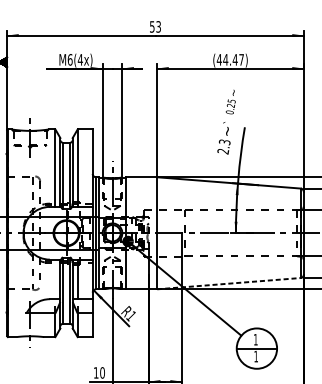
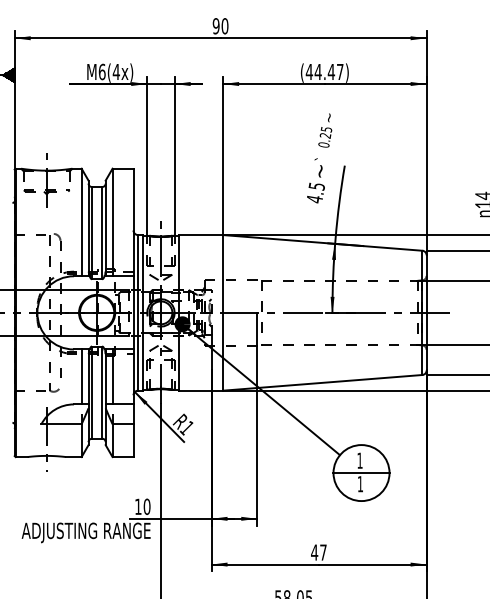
text: (155, 27) -> (220, 26), 53 -> 90
text: (223, 146) -> (315, 192), 2.3 -> 4.5
line: (55, 279) -> (81, 376), added
line: (228, 283) -> (322, 382), dashed -> solid

